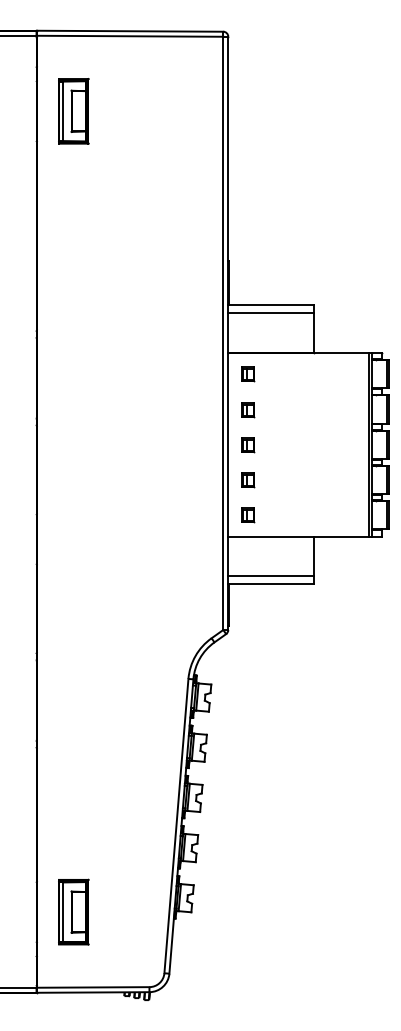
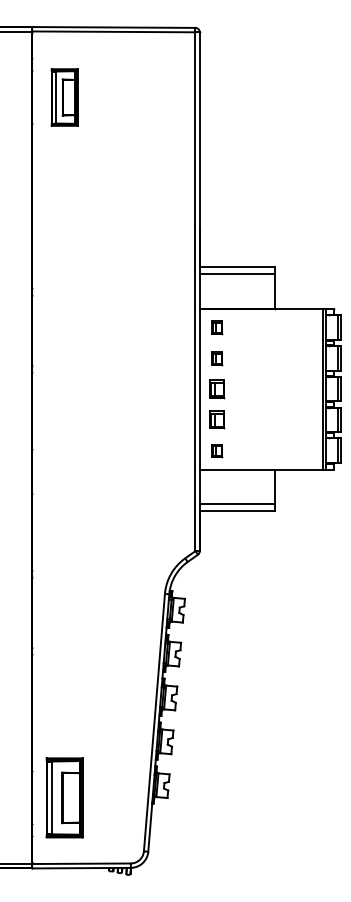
part: (248, 445) -> (217, 389), size x1.4
part: (248, 480) -> (217, 420), size x1.4
part: (73, 911) -> (64, 797), size x1.4

